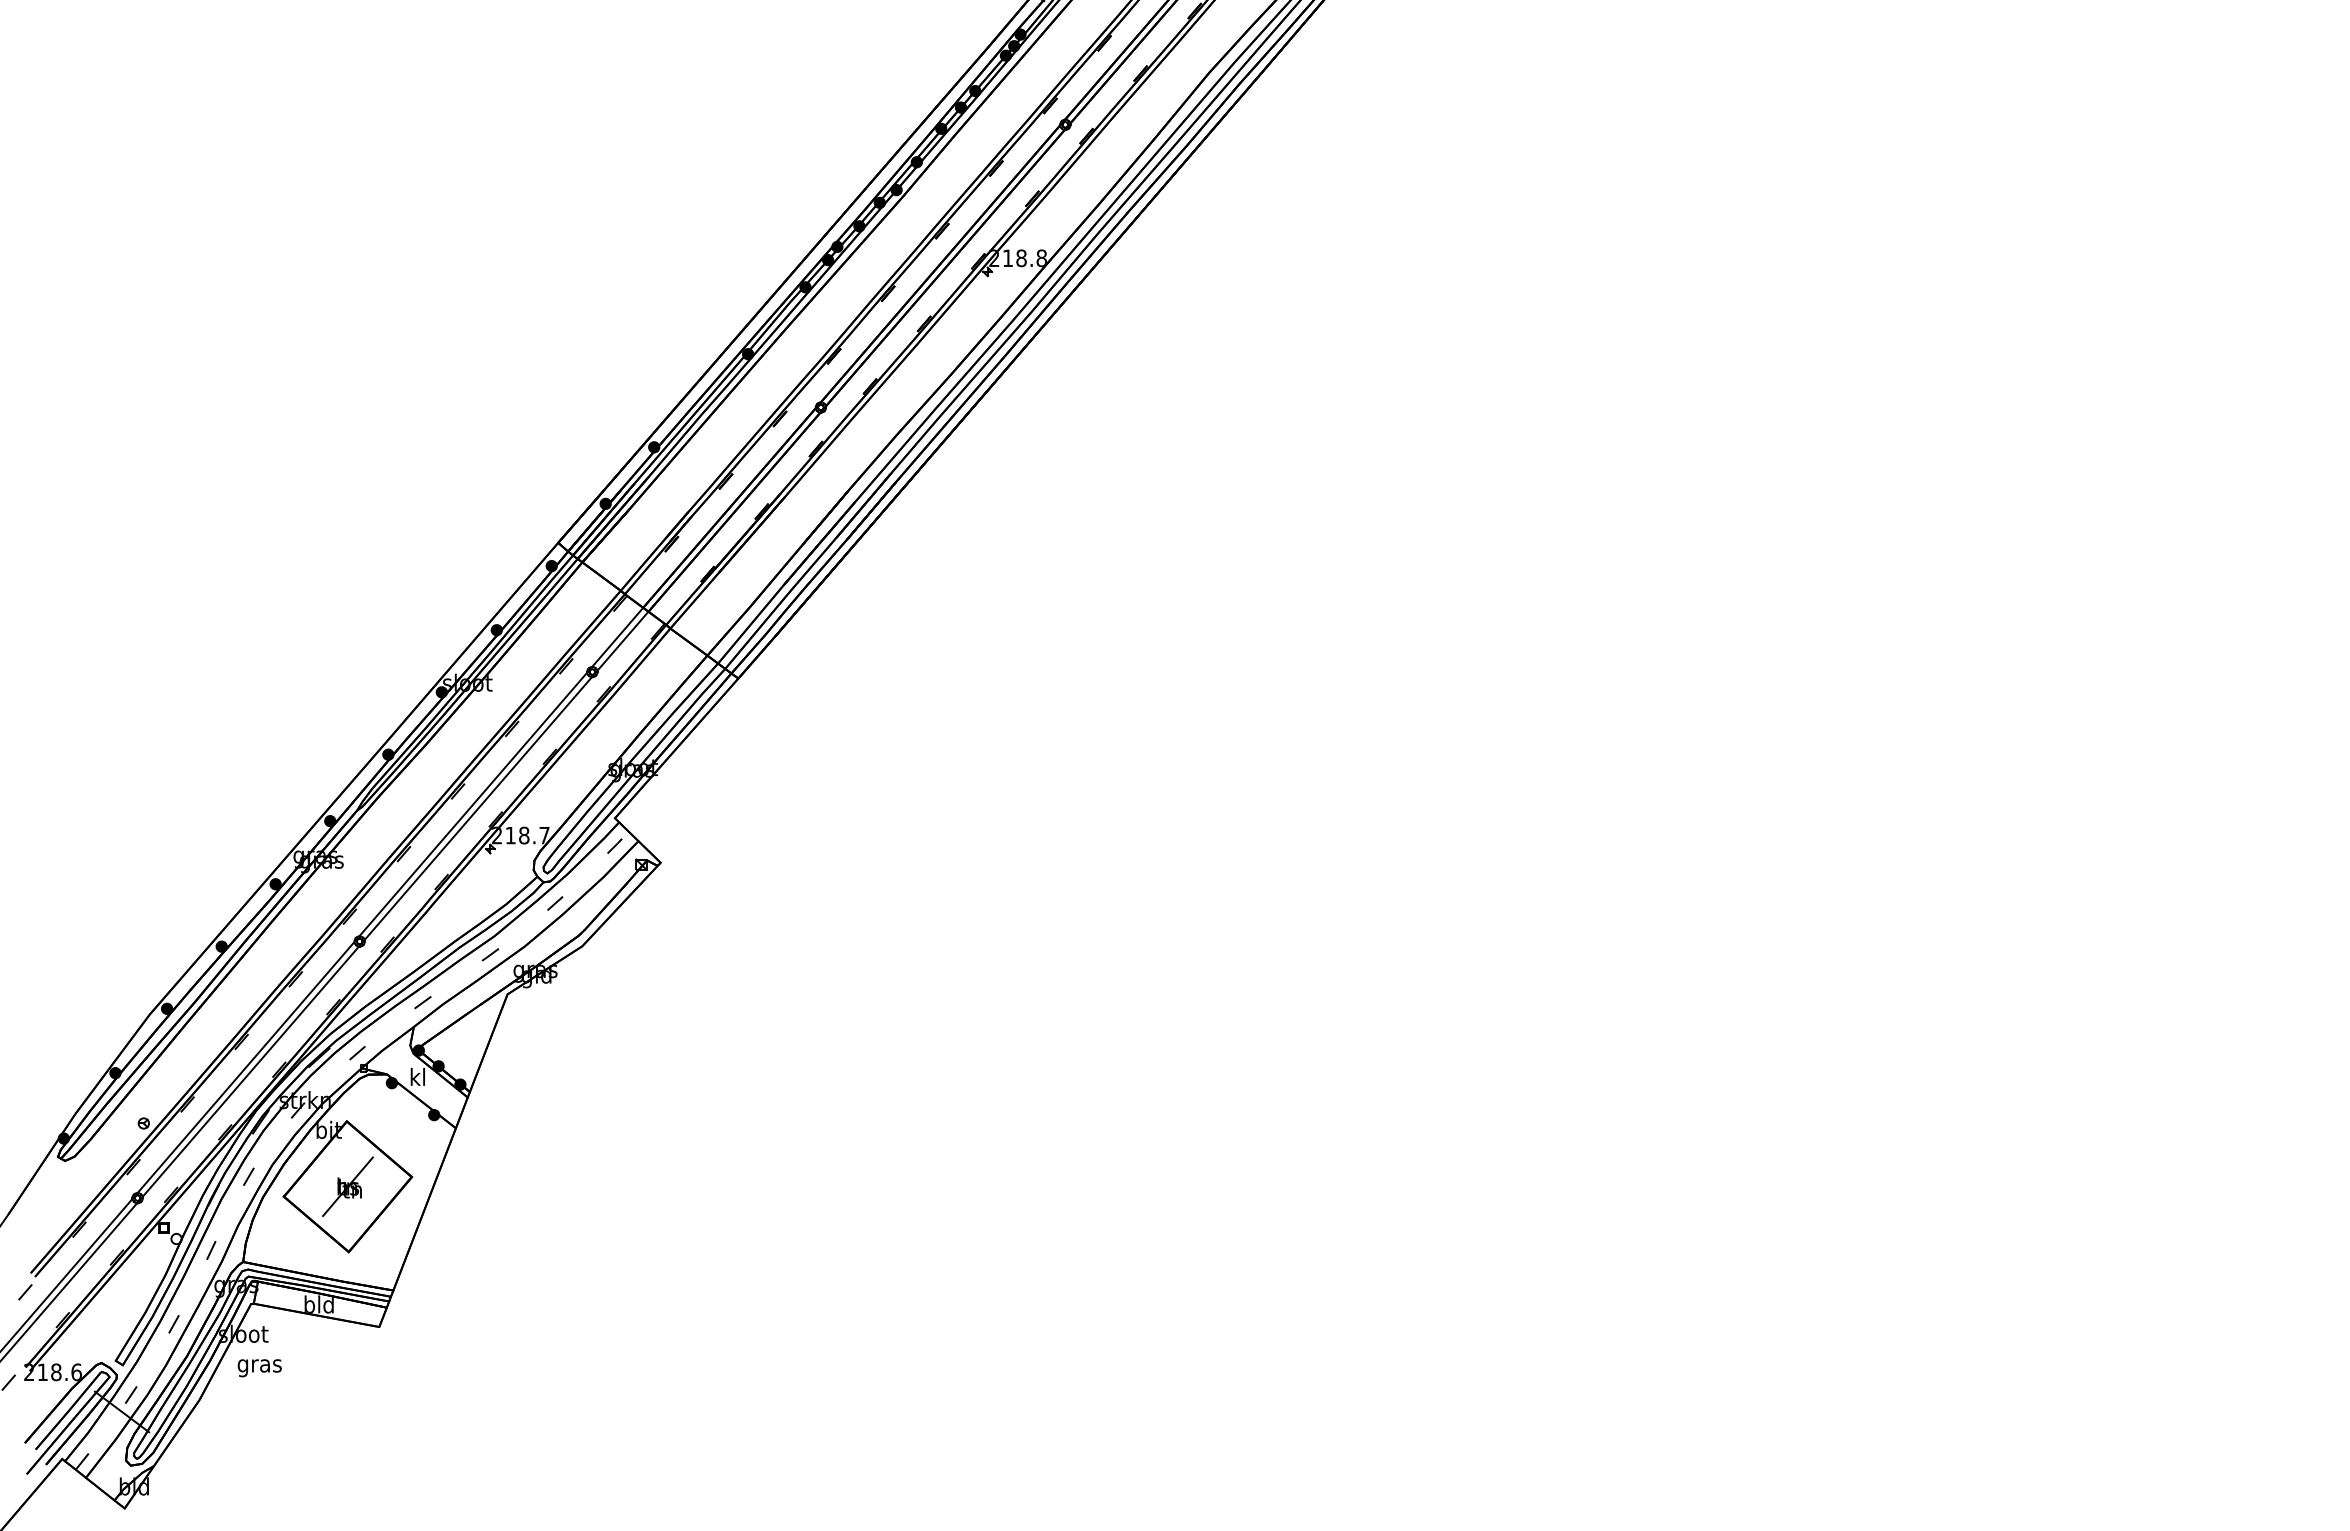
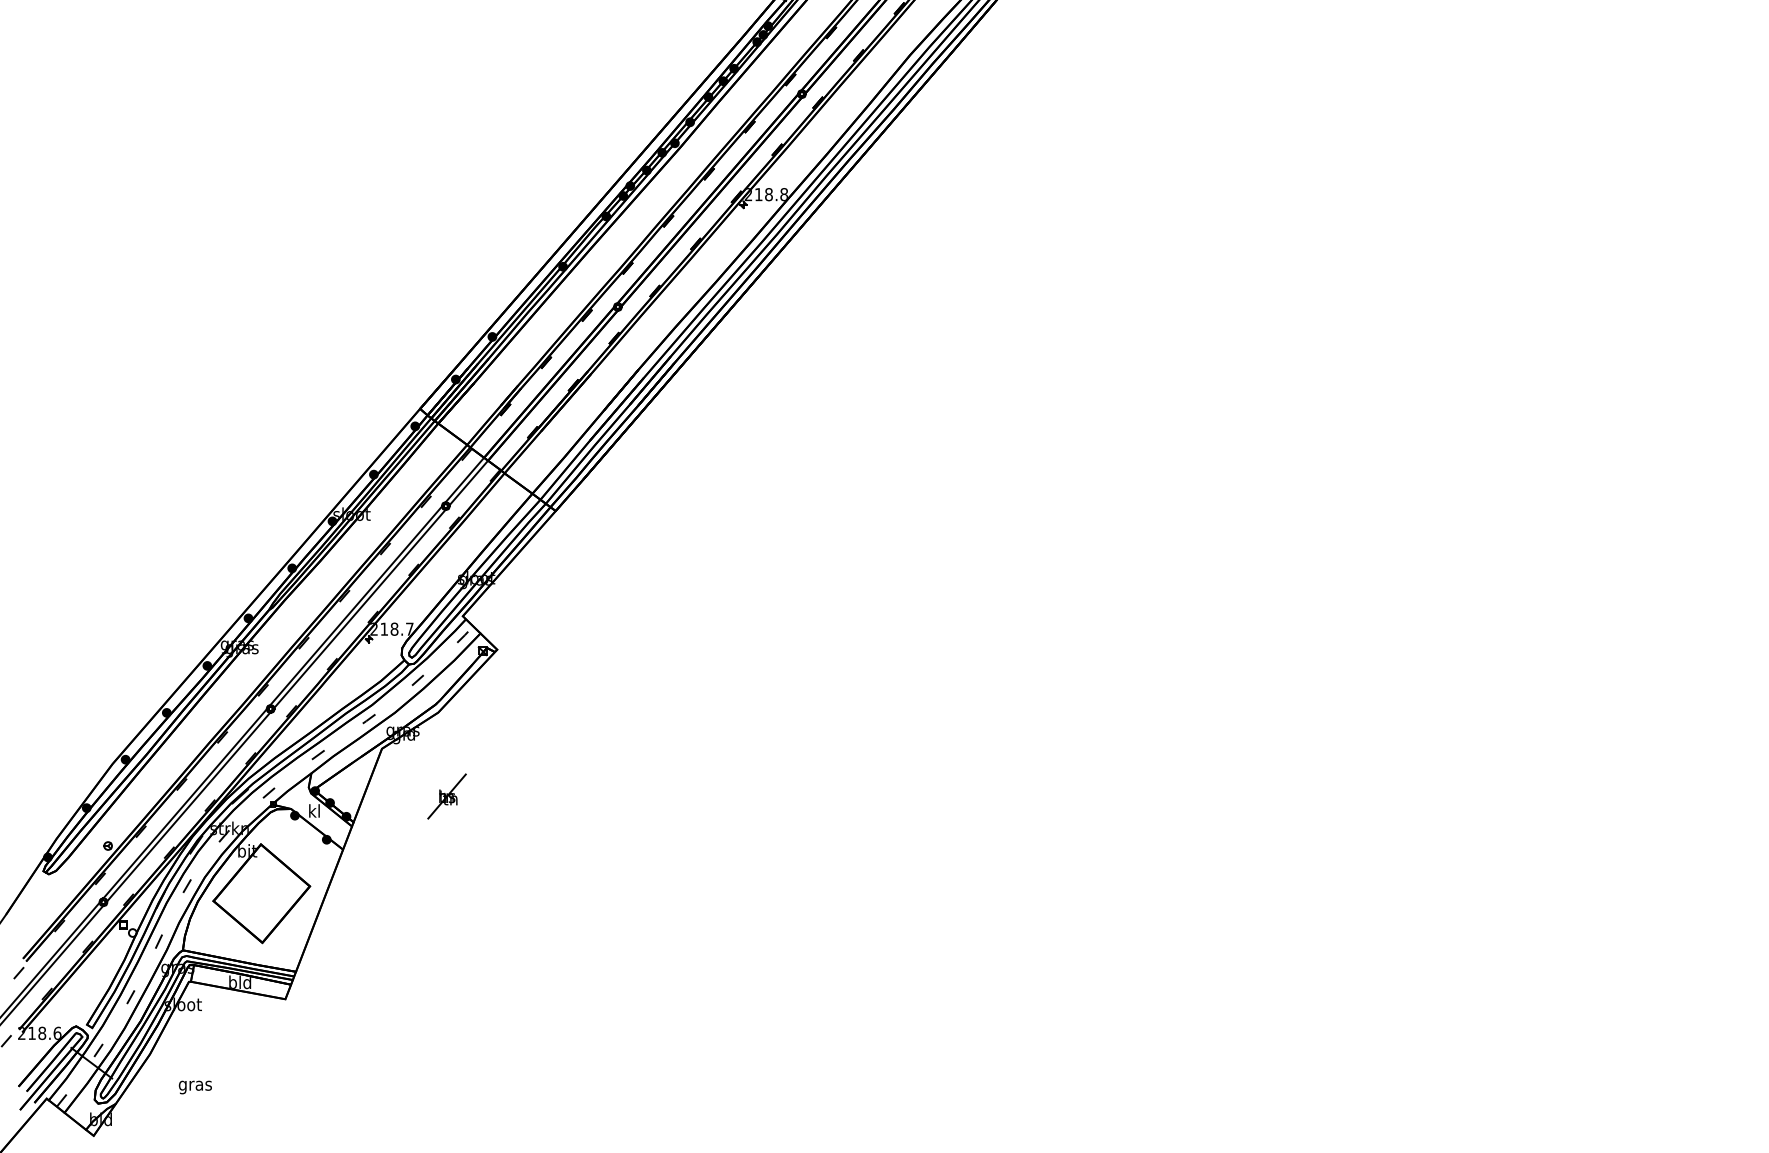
part: (347, 1186) -> (446, 796), moved
text: (259, 1368) -> (195, 1087), moved

